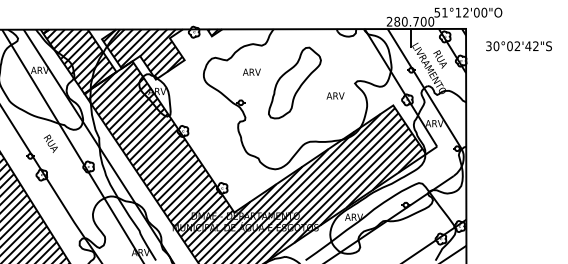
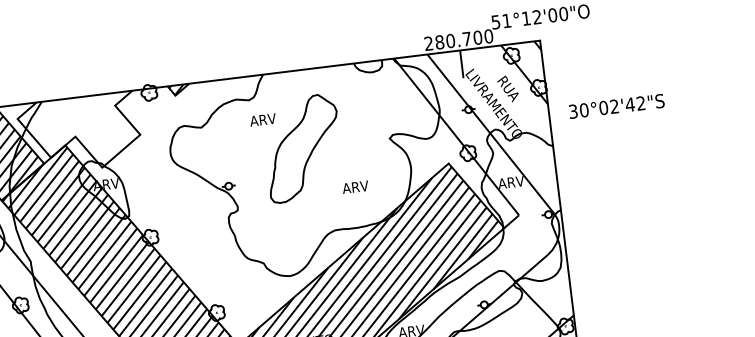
text: (518, 46) -> (616, 106), moved
hatch: (142, 52) -> (78, 130), removed
text: (251, 71) -> (262, 118), moved
text: (335, 95) -> (355, 186), moved

